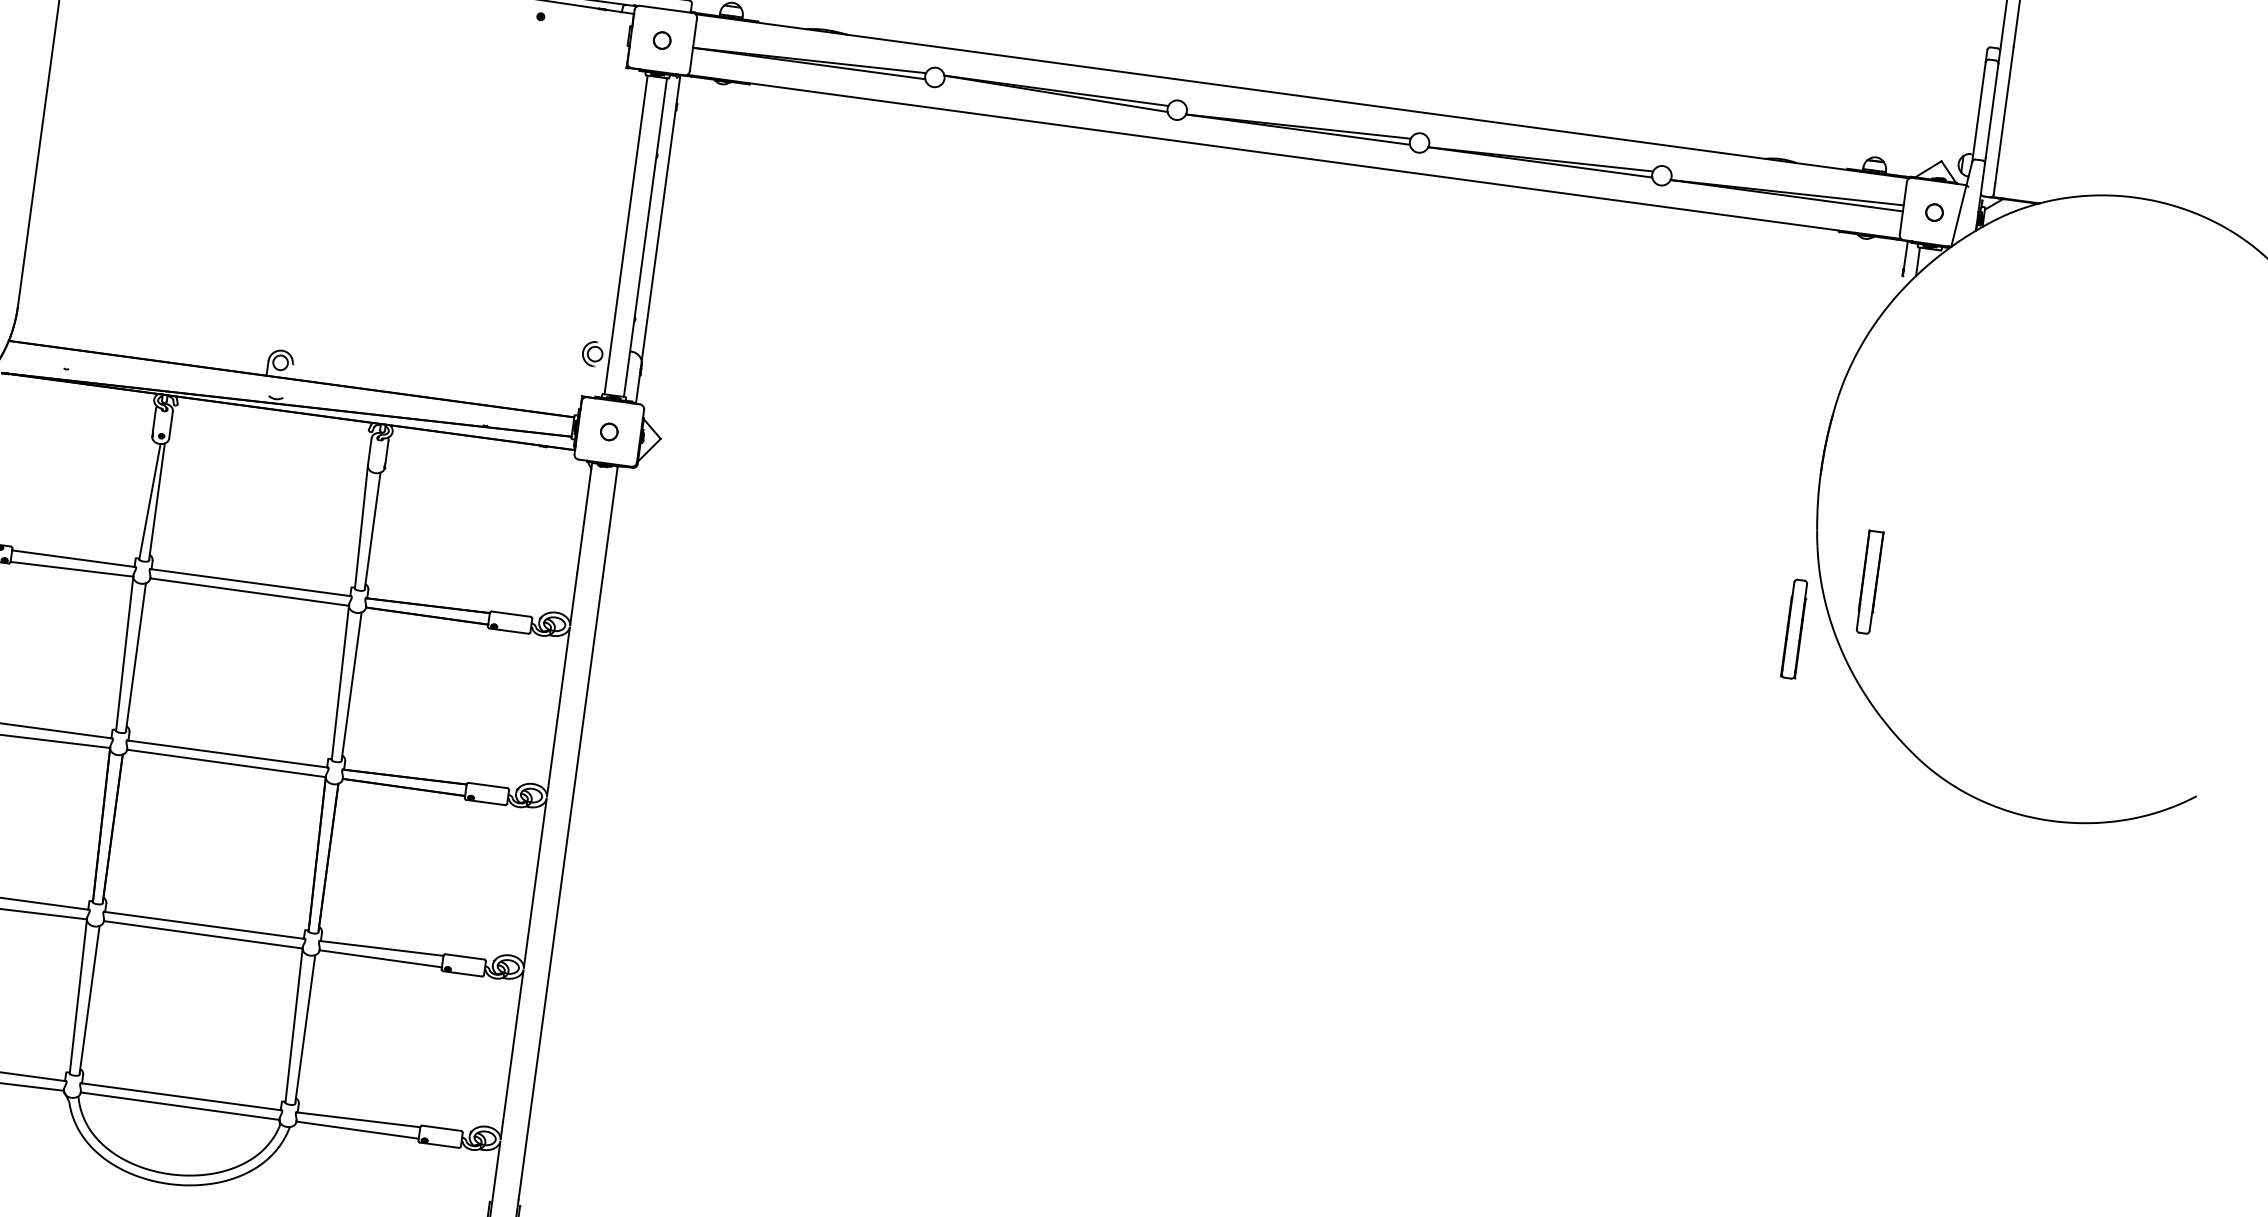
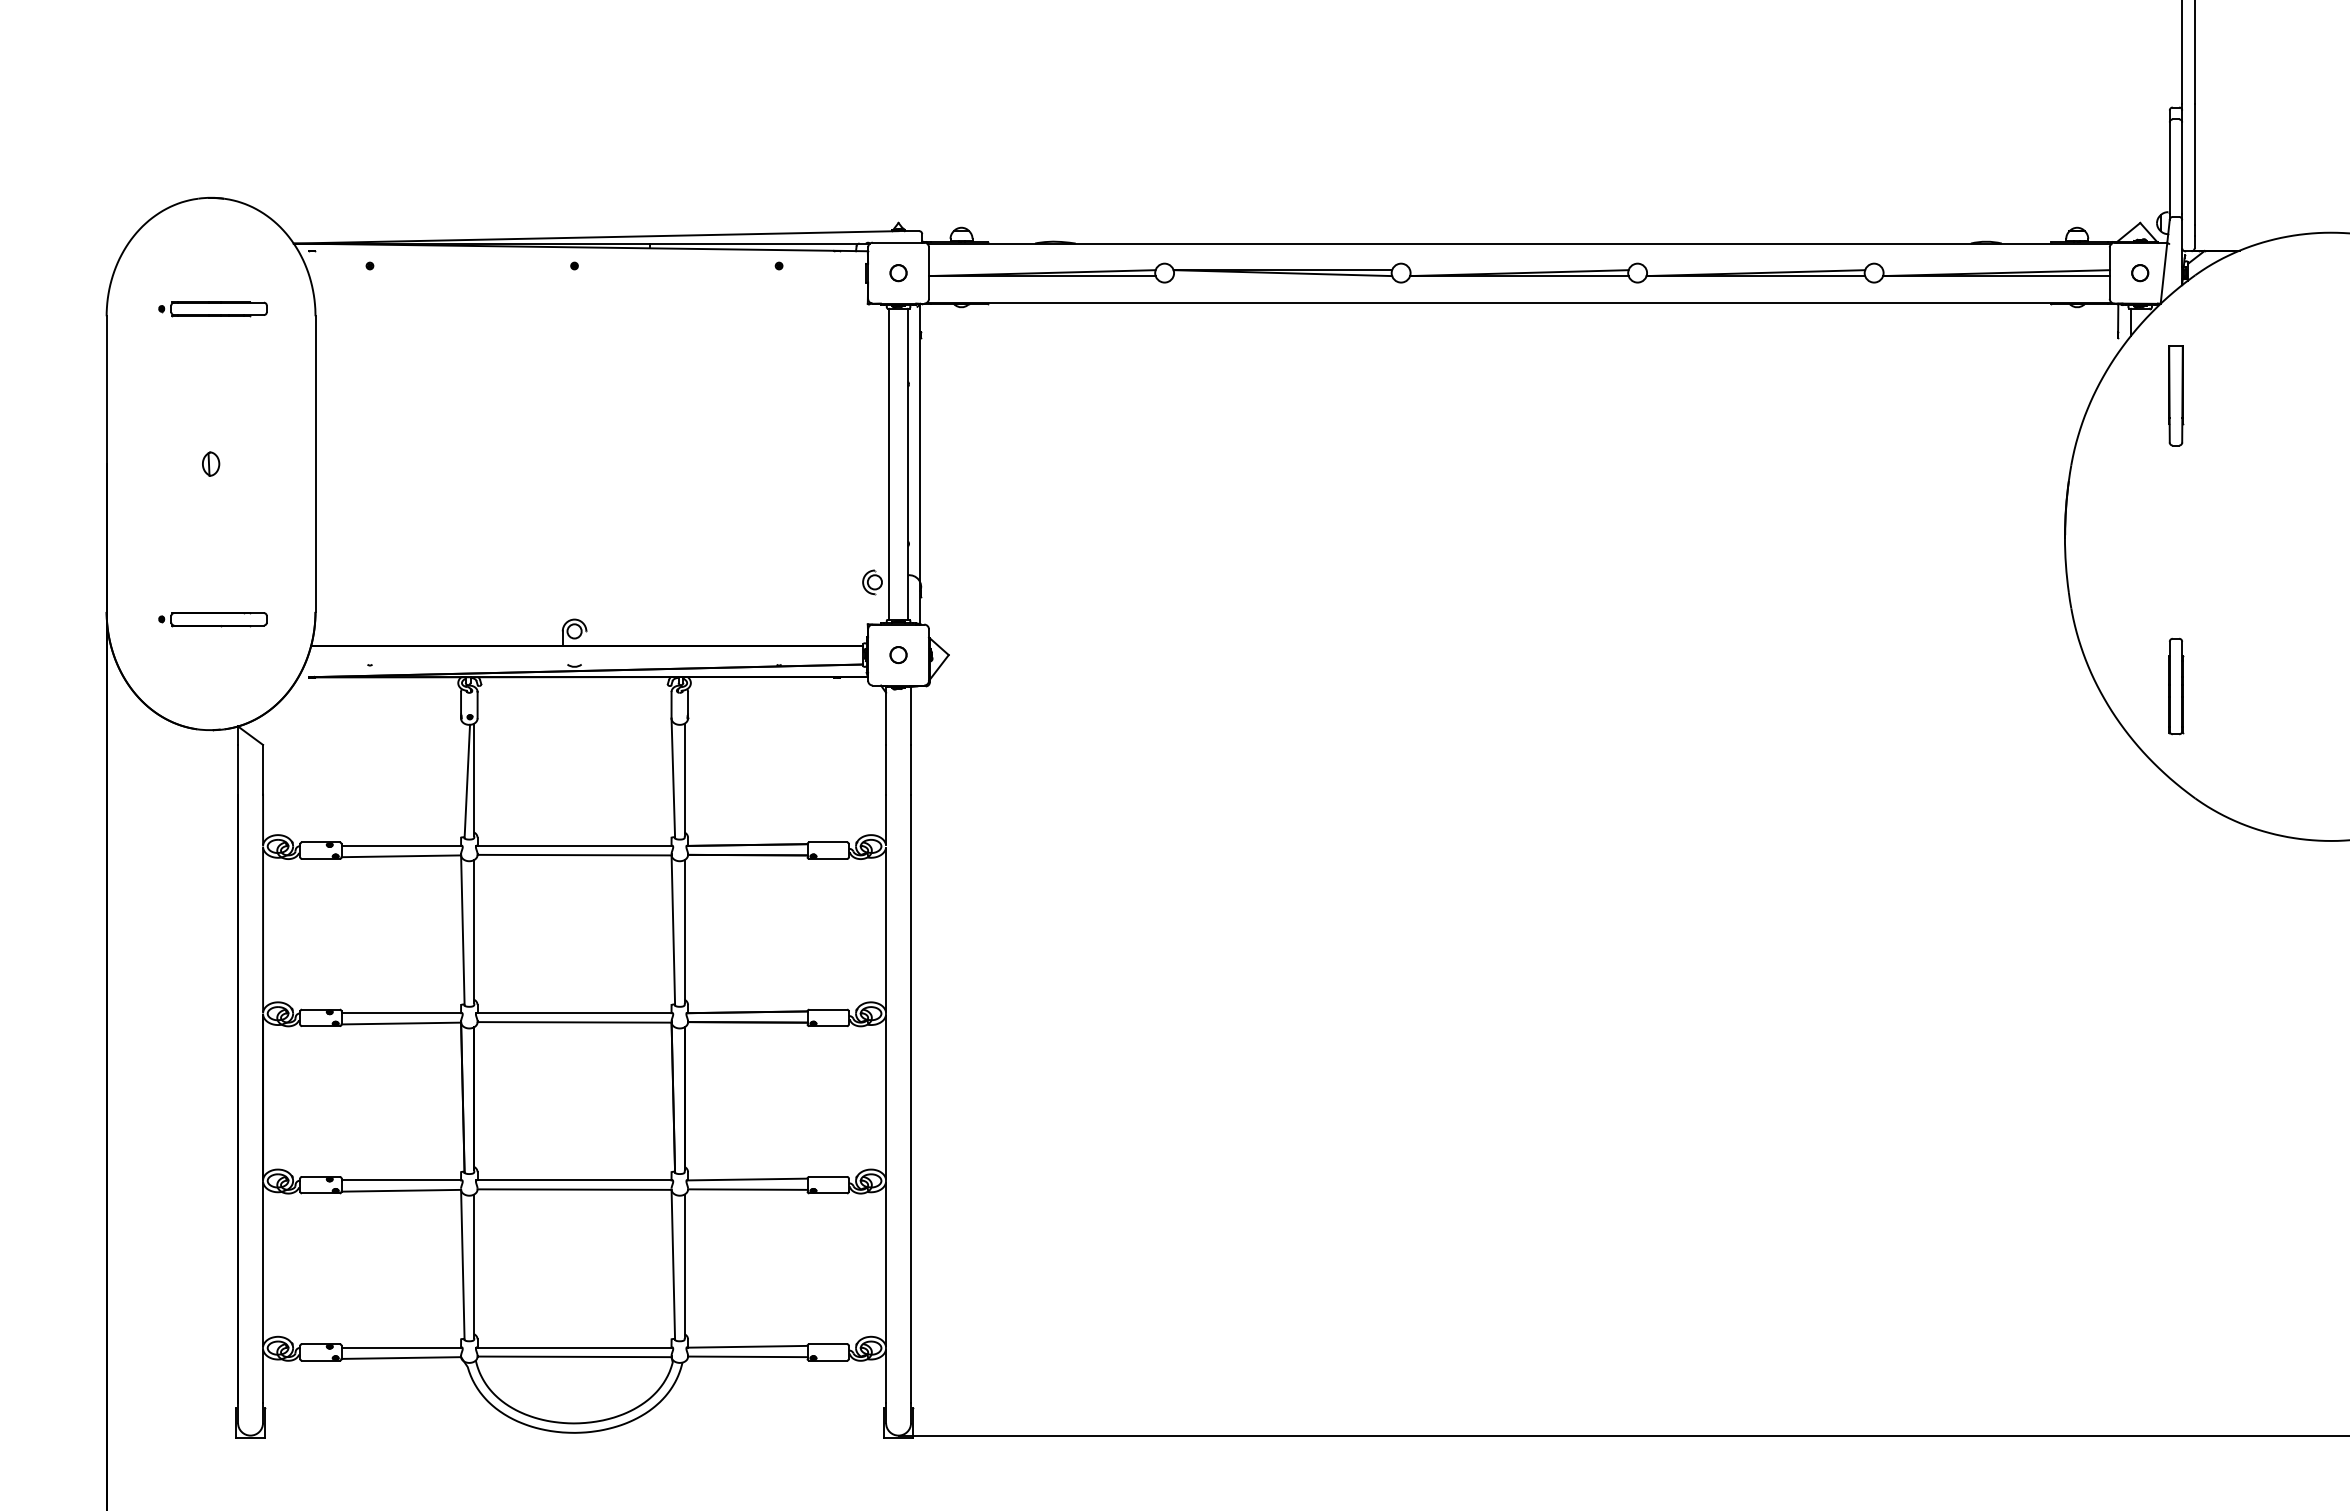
part: (1870, 582) -> (2176, 395), moved
part: (1795, 629) -> (2176, 686), moved

